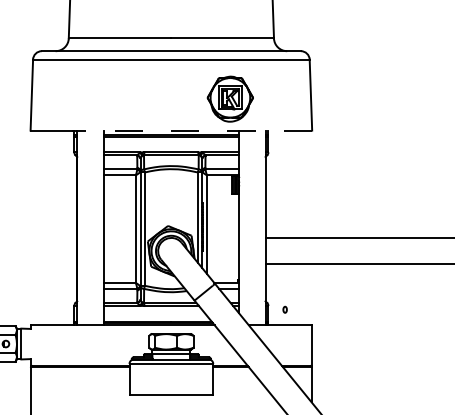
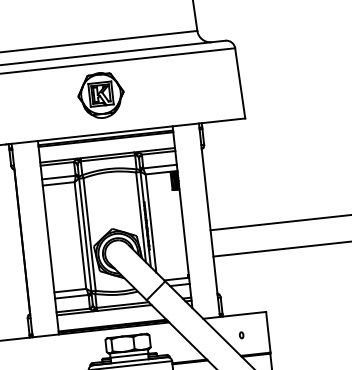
part: (229, 98) -> (100, 94), moved
line: (191, 130) -> (125, 131), dashed -> solid
part: (284, 309) -> (240, 335), moved

